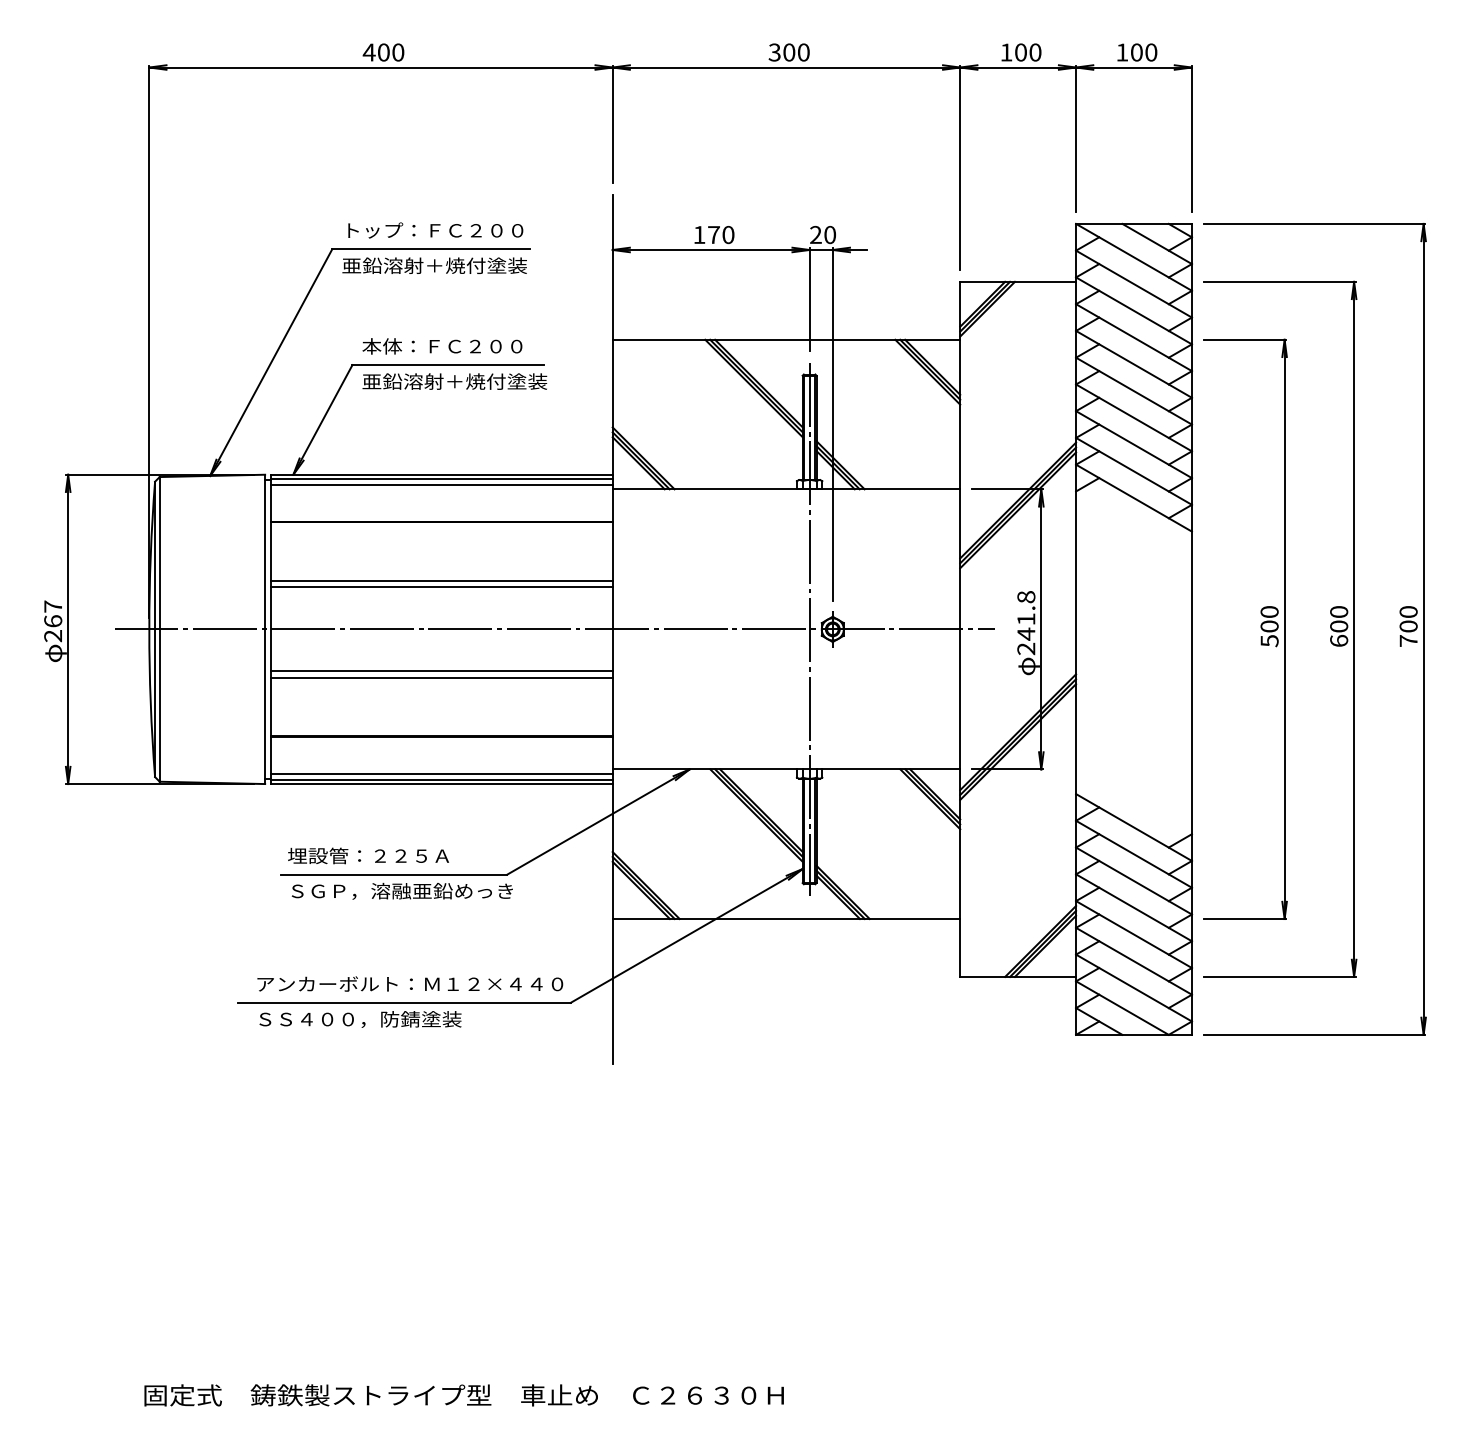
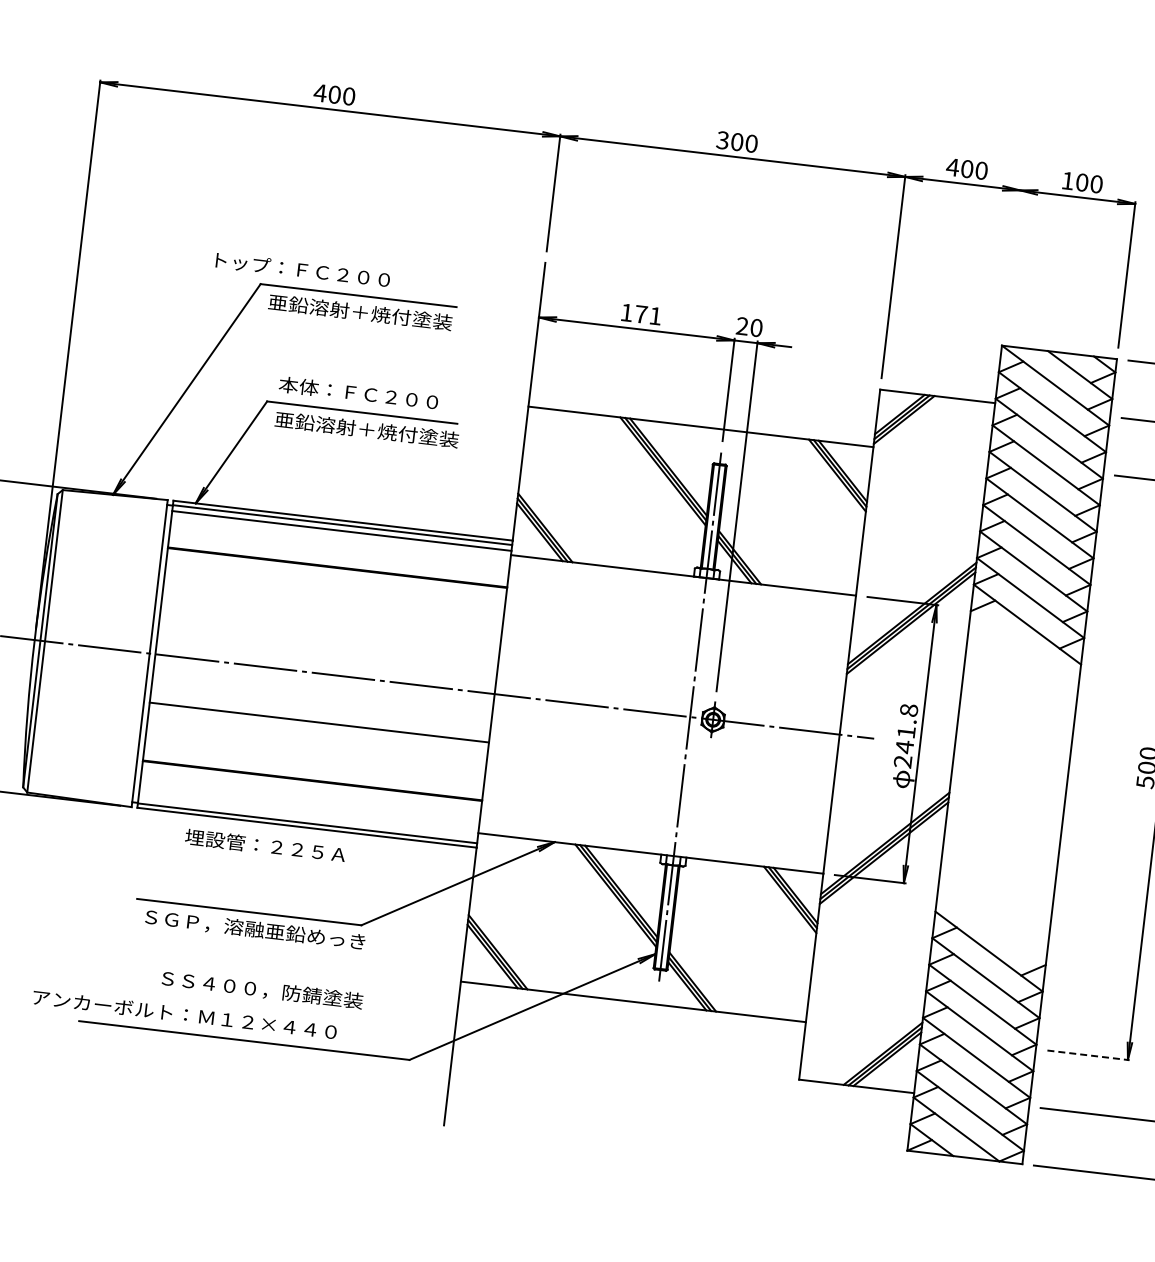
text: (1005, 52) -> (951, 167), 100 -> 400
line: (1076, 138) -> (1012, 260), removed
text: (435, 230) -> (302, 270), moved
text: (728, 234) -> (655, 315), 170 -> 171
line: (441, 580) -> (330, 625), removed
line: (441, 587) -> (329, 632), removed
line: (441, 671) -> (319, 715), removed
line: (441, 773) -> (307, 817), removed
text: (368, 855) -> (265, 845), moved
line: (1245, 919) -> (1089, 1055), solid -> dashed
text: (410, 983) -> (185, 1014), moved
text: (360, 1019) -> (262, 990), moved

